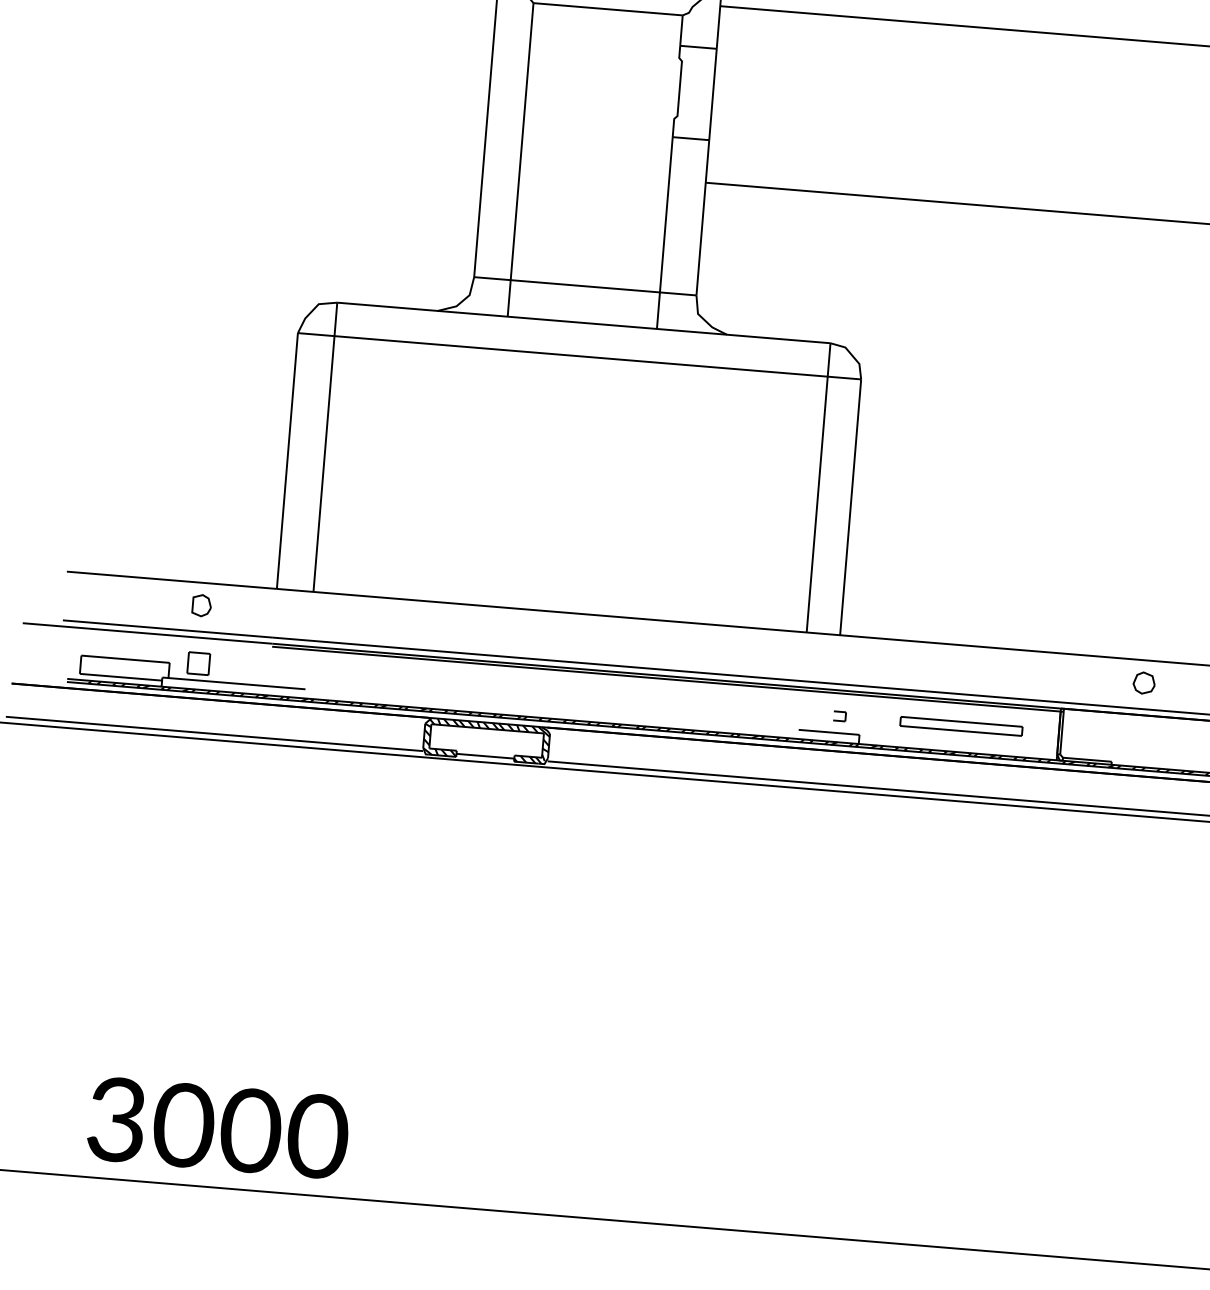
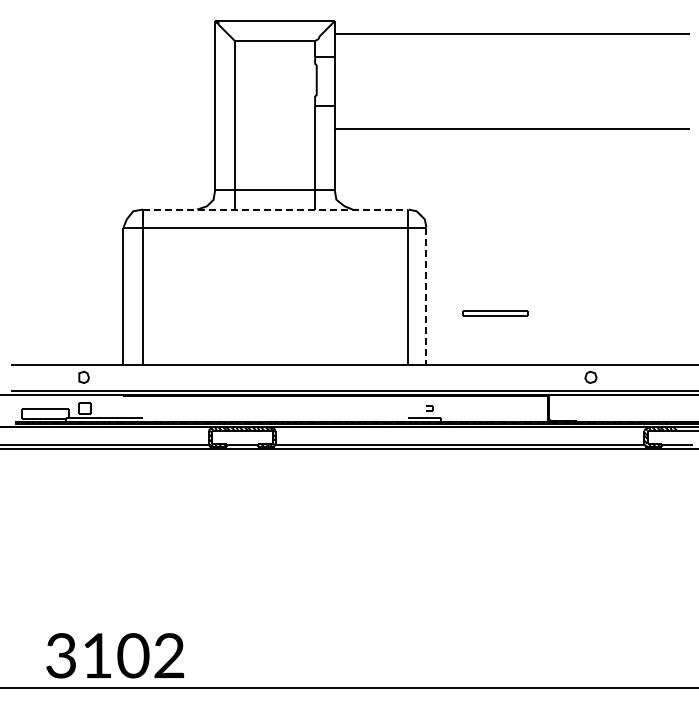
line: (583, 322) -> (275, 209), solid -> dashed
line: (850, 507) -> (426, 296), solid -> dashed
part: (961, 726) -> (495, 313), moved
text: (184, 1124) -> (97, 655), 0 -> 1
text: (318, 1135) -> (169, 655), 0 -> 2

